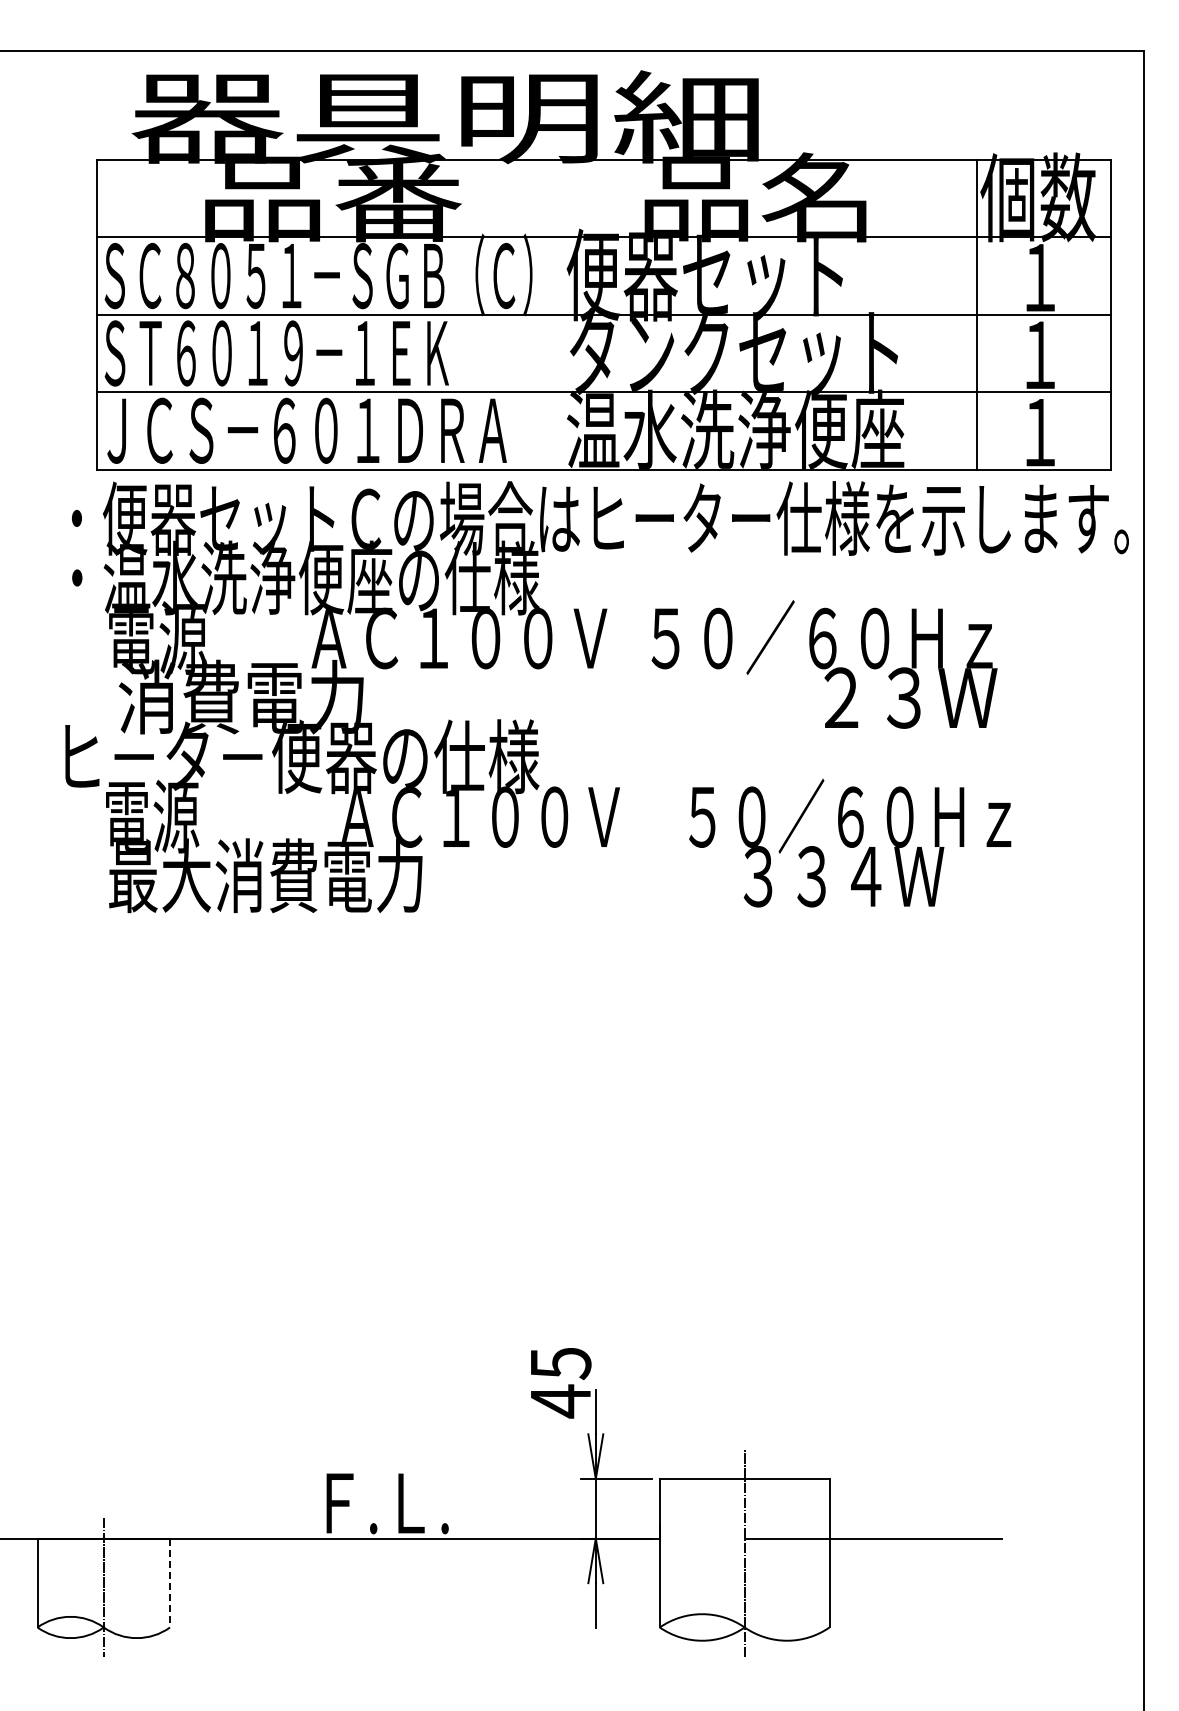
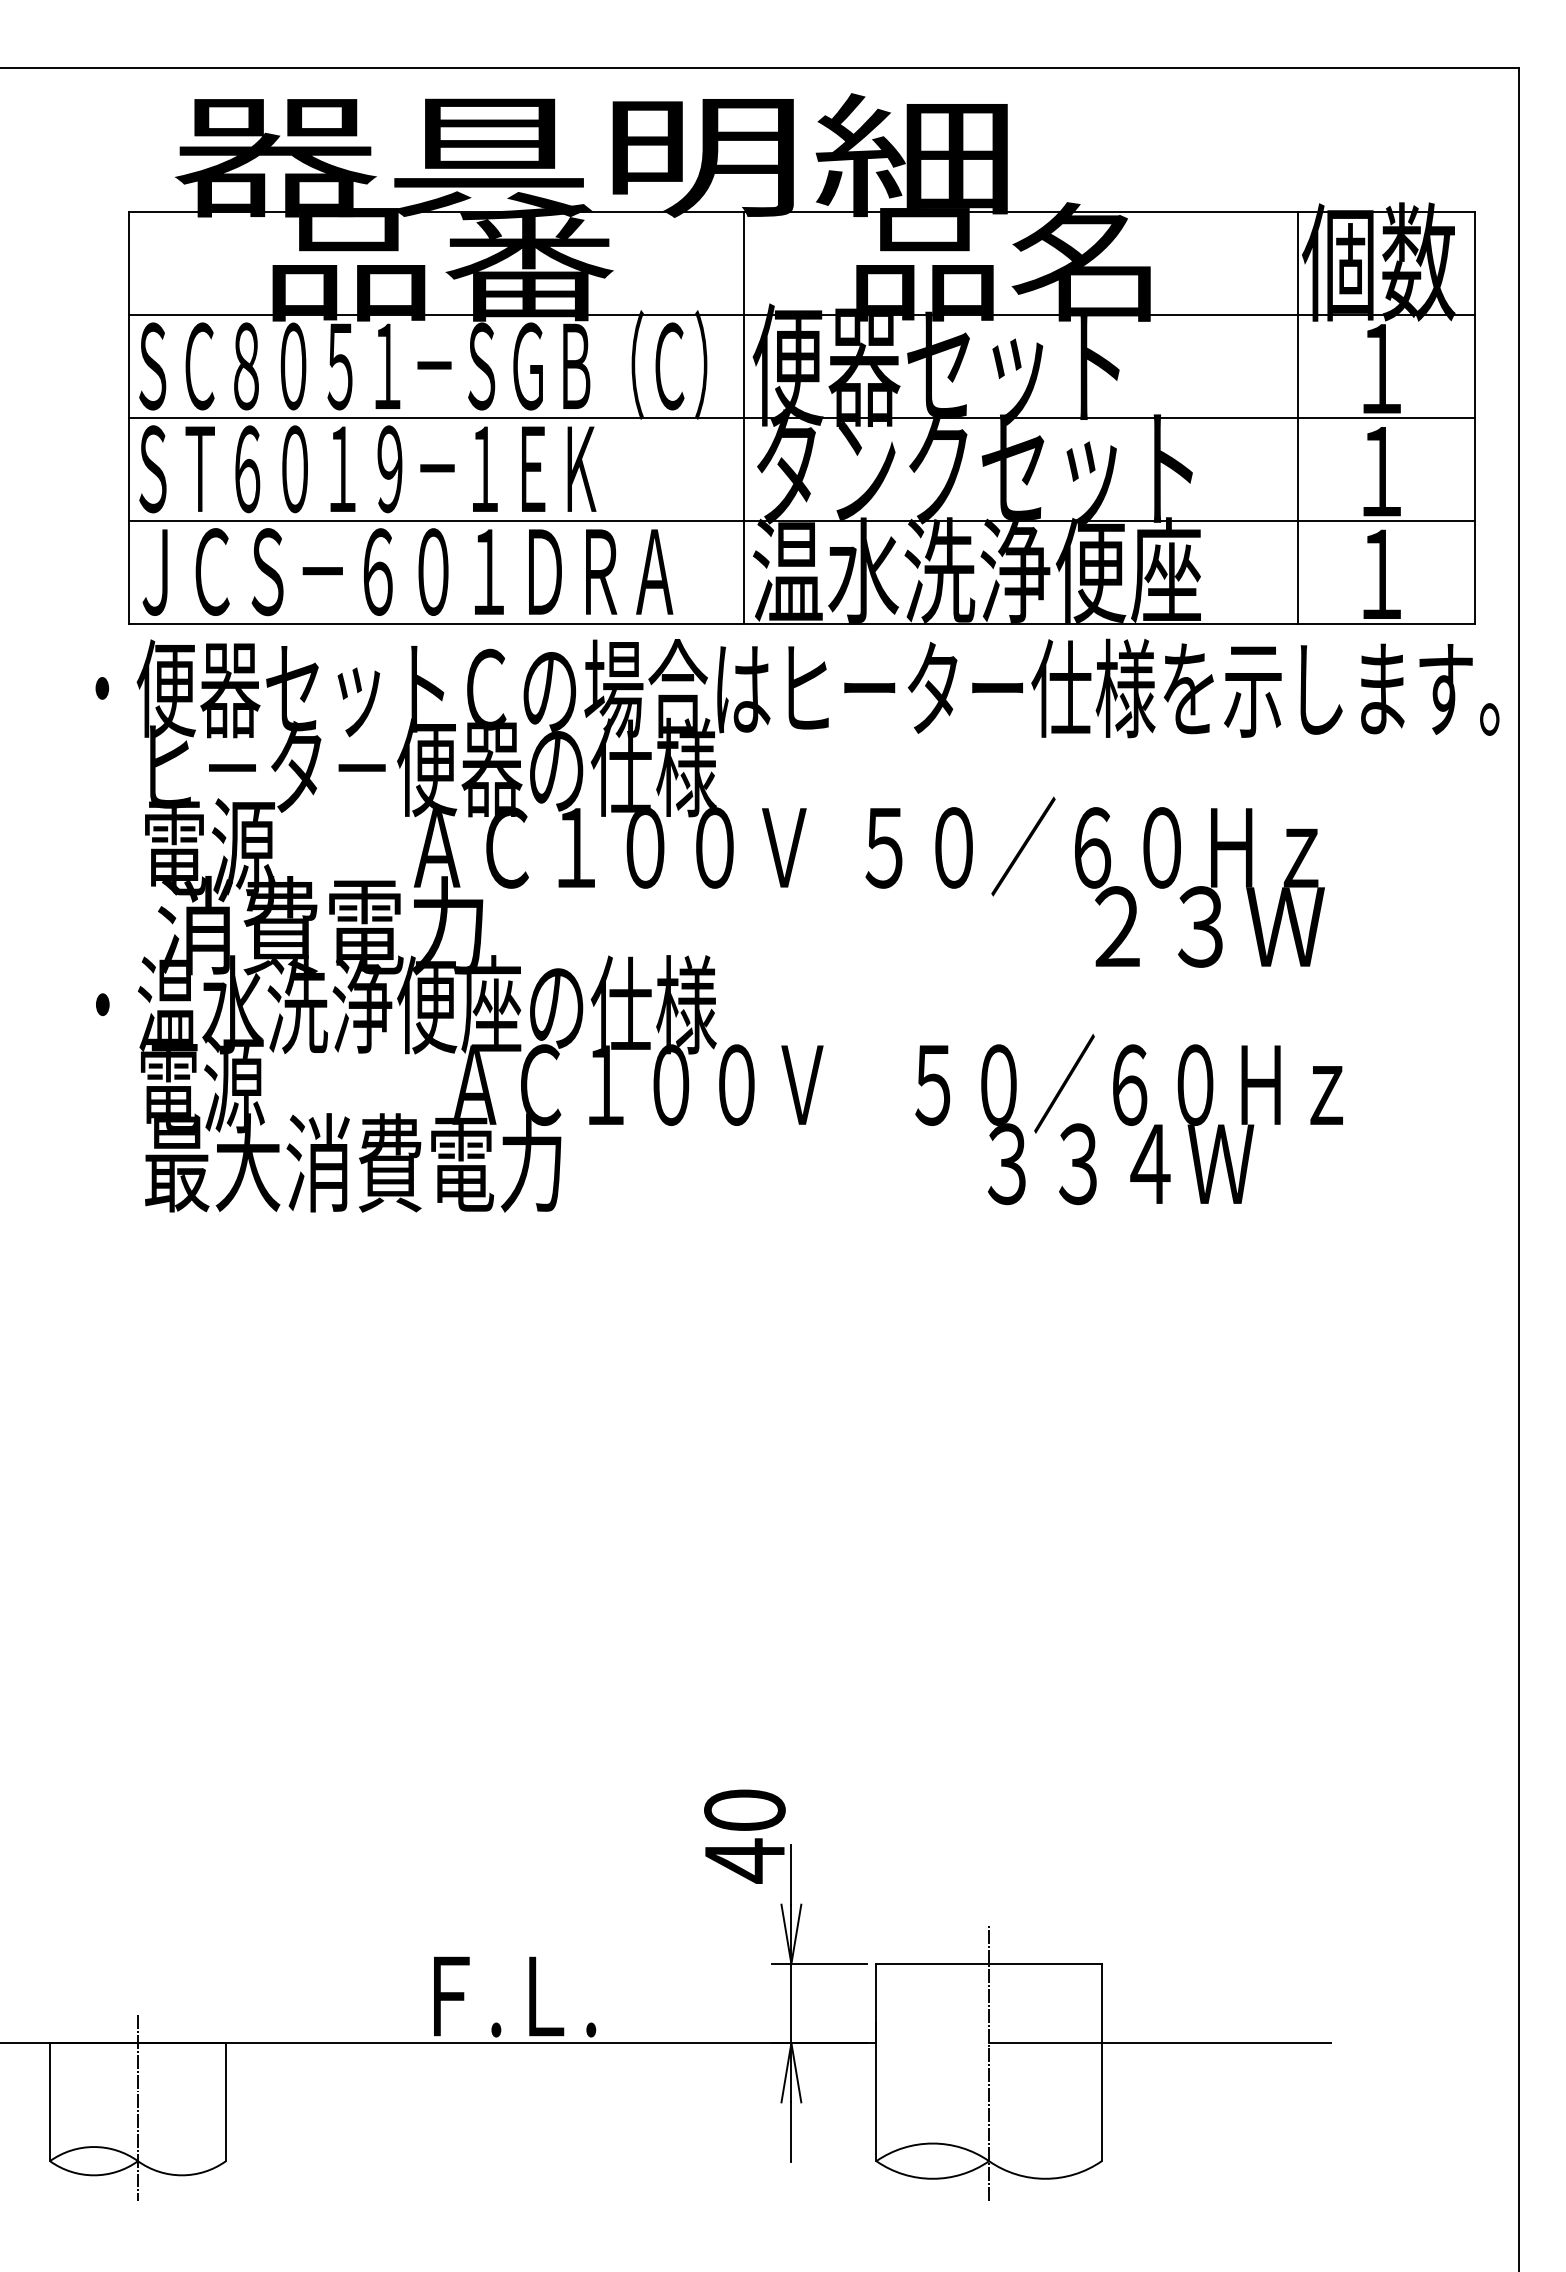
line: (560, 314) -> (744, 417), added
text: (232, 577) -> (308, 766), ・温水洗浄便座の仕様 -> ヒ－タ－便器の仕様
text: (302, 756) -> (401, 1004), ヒ－タ－便器の仕様 -> ・温水洗浄便座の仕様
text: (560, 1363) -> (744, 1810), 45 -> 40
line: (170, 1583) -> (226, 2102), dashed -> solid

